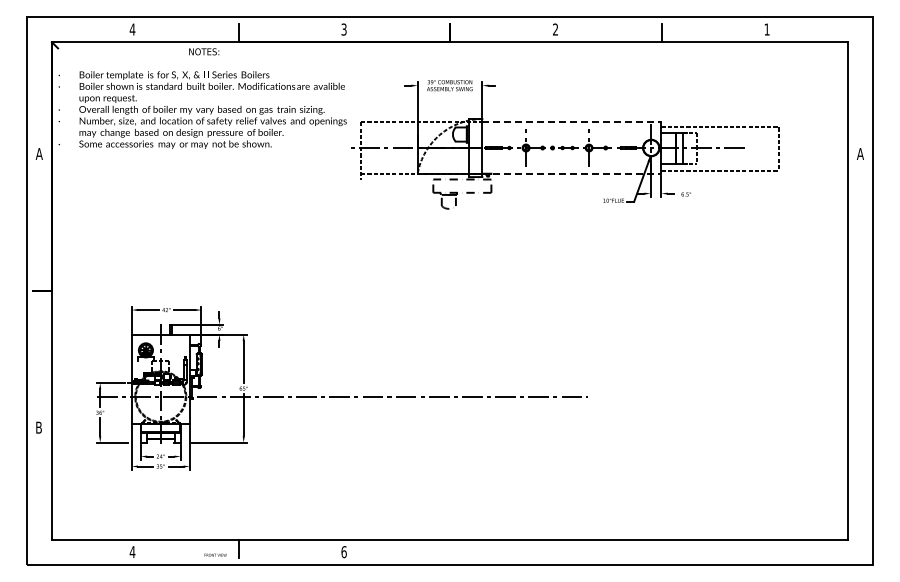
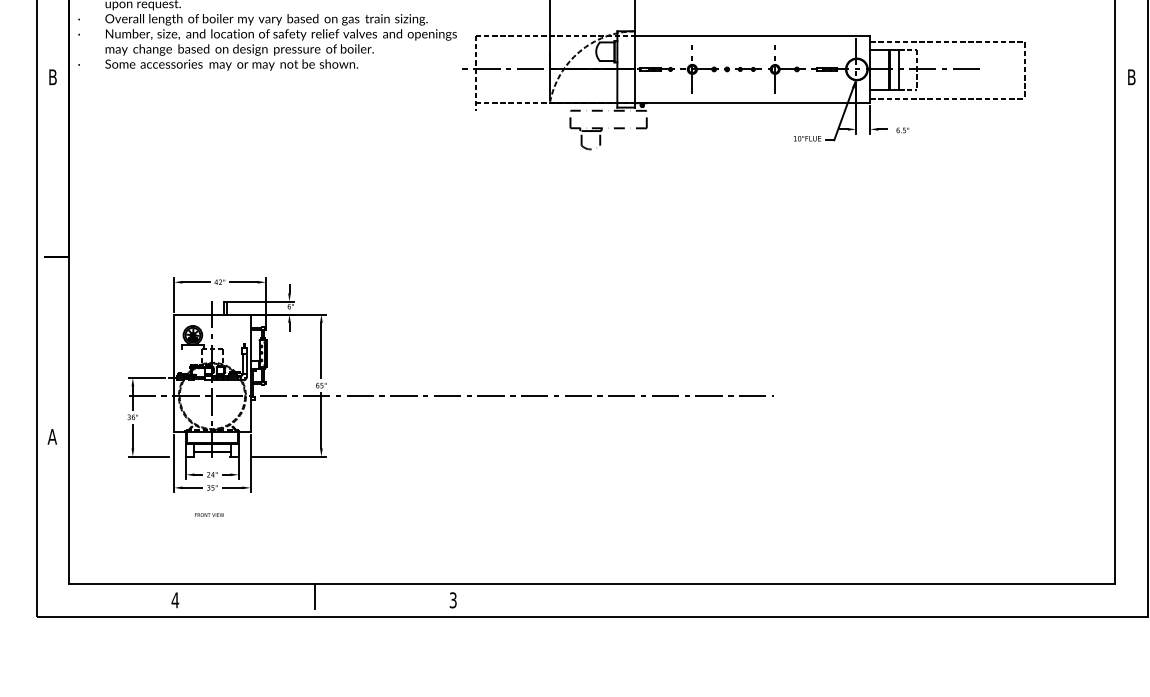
line: (571, 122) -> (752, 35), dashed -> solid
text: (38, 153) -> (51, 76), A -> B
text: (860, 153) -> (1131, 76), A -> B
line: (571, 173) -> (752, 102), dashed -> solid
text: (38, 427) -> (51, 436), B -> A
text: (343, 552) -> (452, 600), 6 -> 3
text: (215, 554) -> (209, 514), moved

